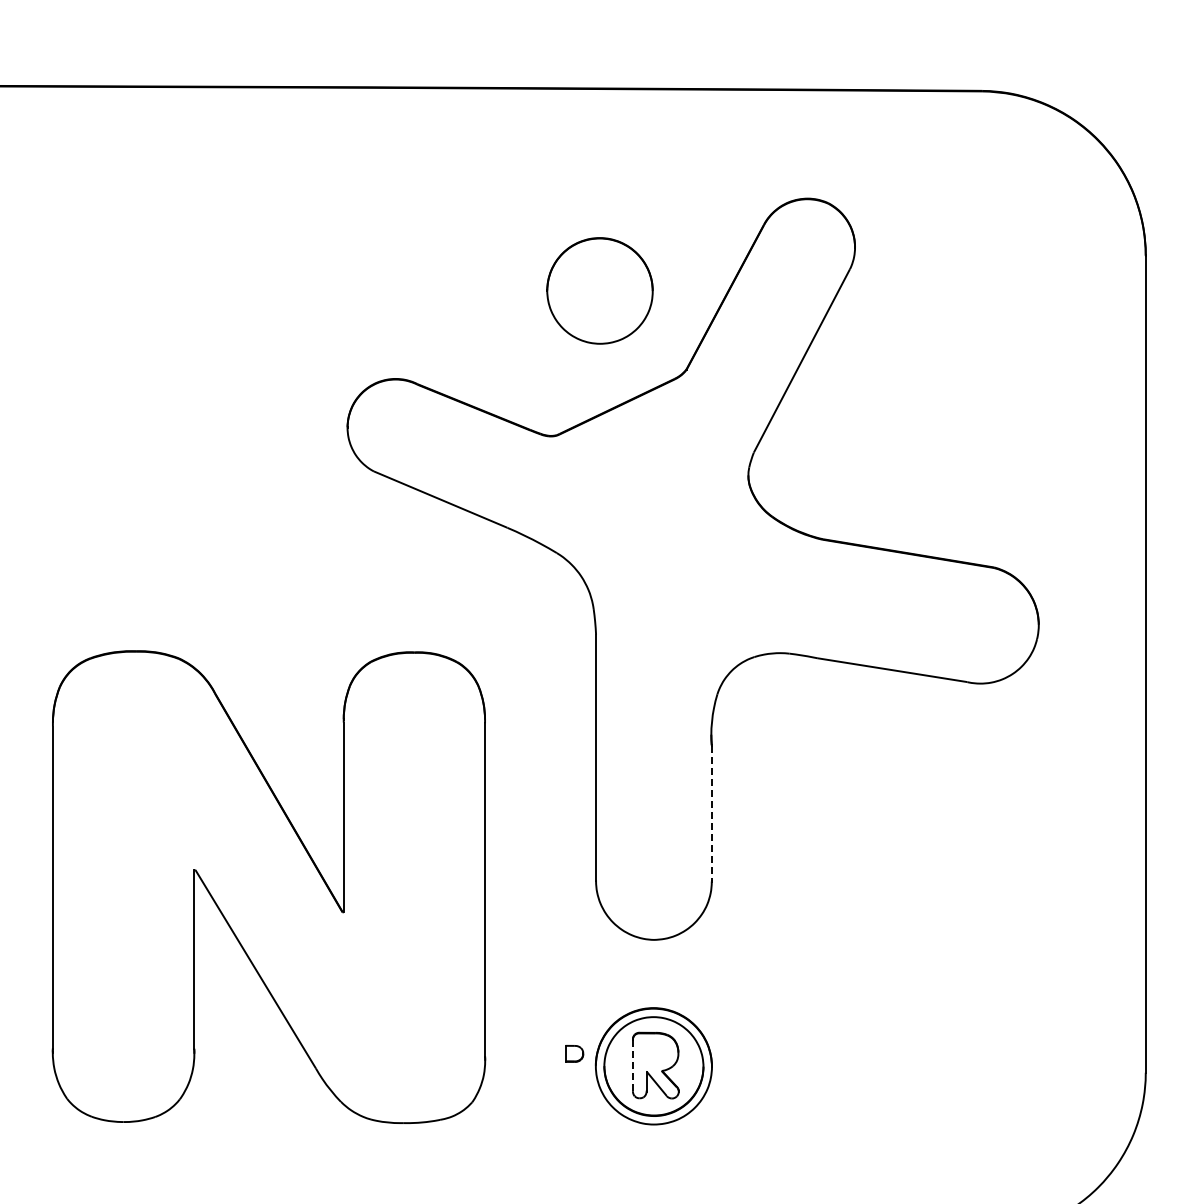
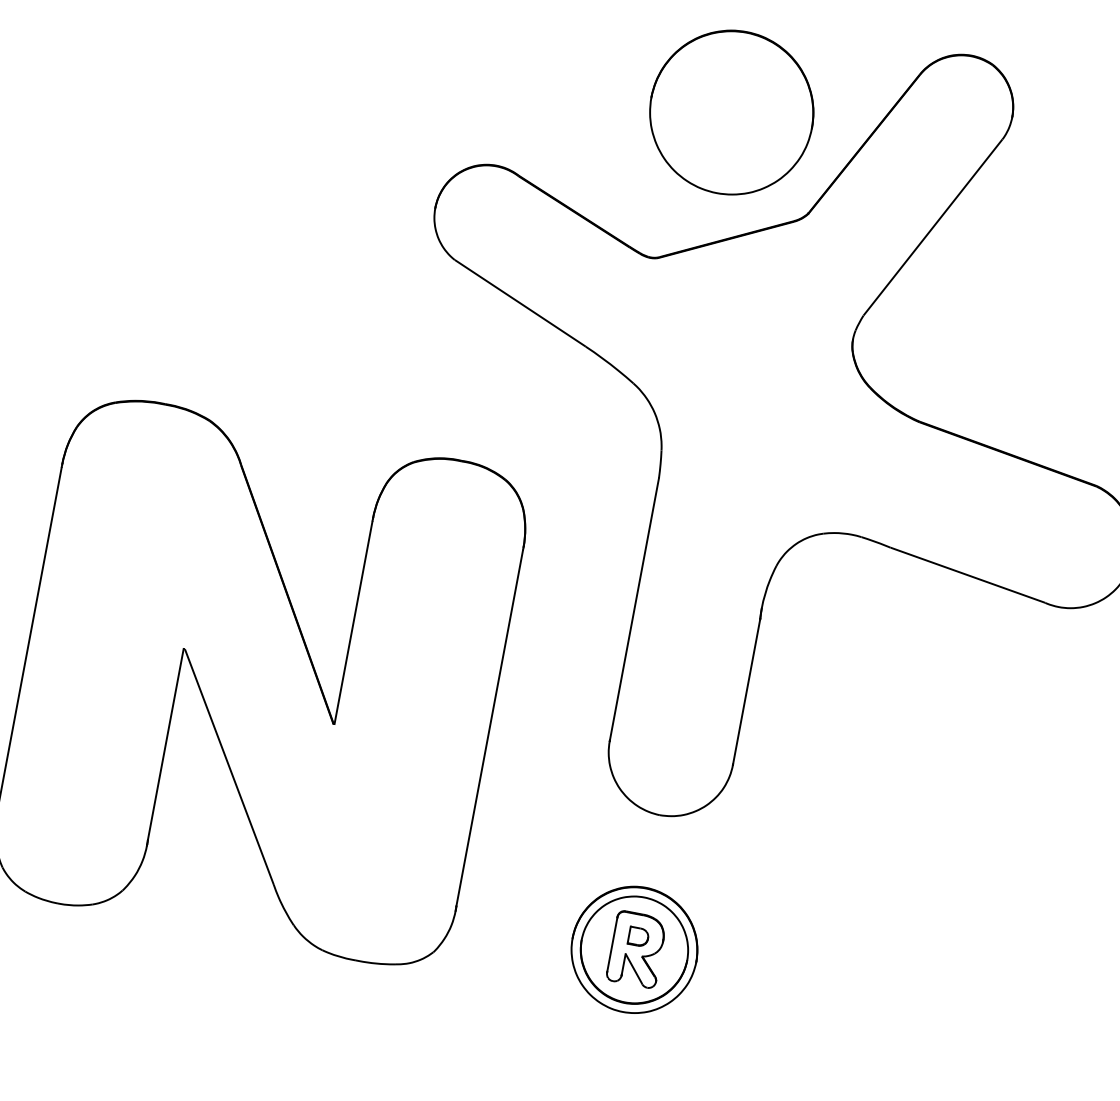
part: (599, 290) -> (731, 112), size x1.43
line: (711, 813) -> (746, 691), dashed -> solid
part: (574, 1053) -> (638, 936), moved
line: (632, 1065) -> (611, 944), dashed -> solid

